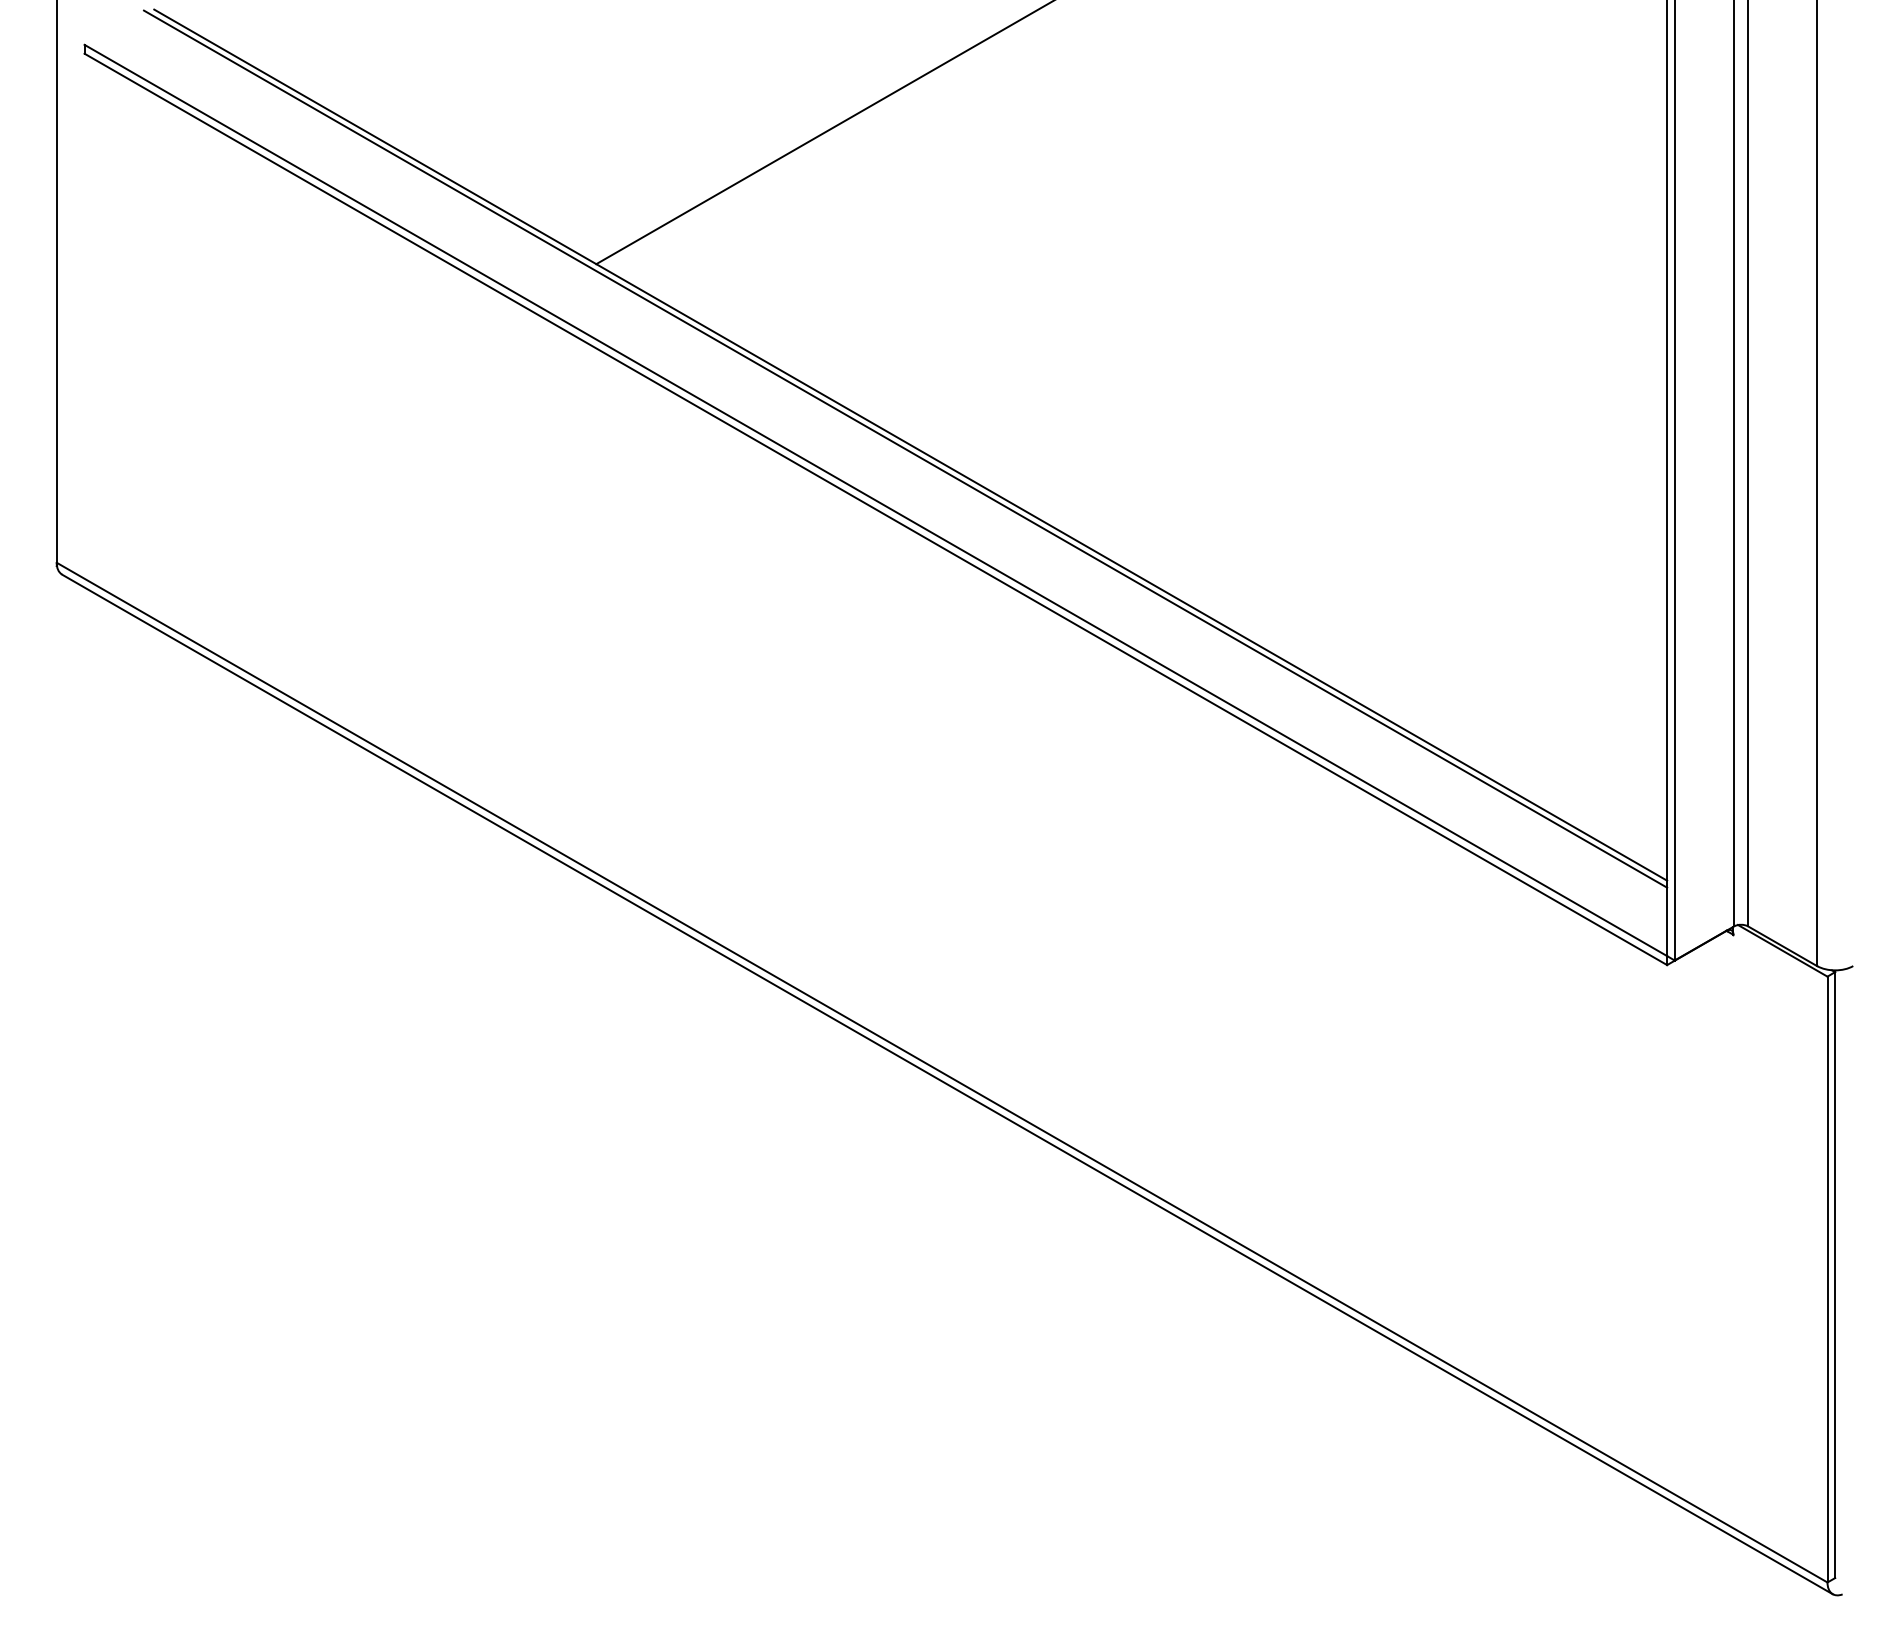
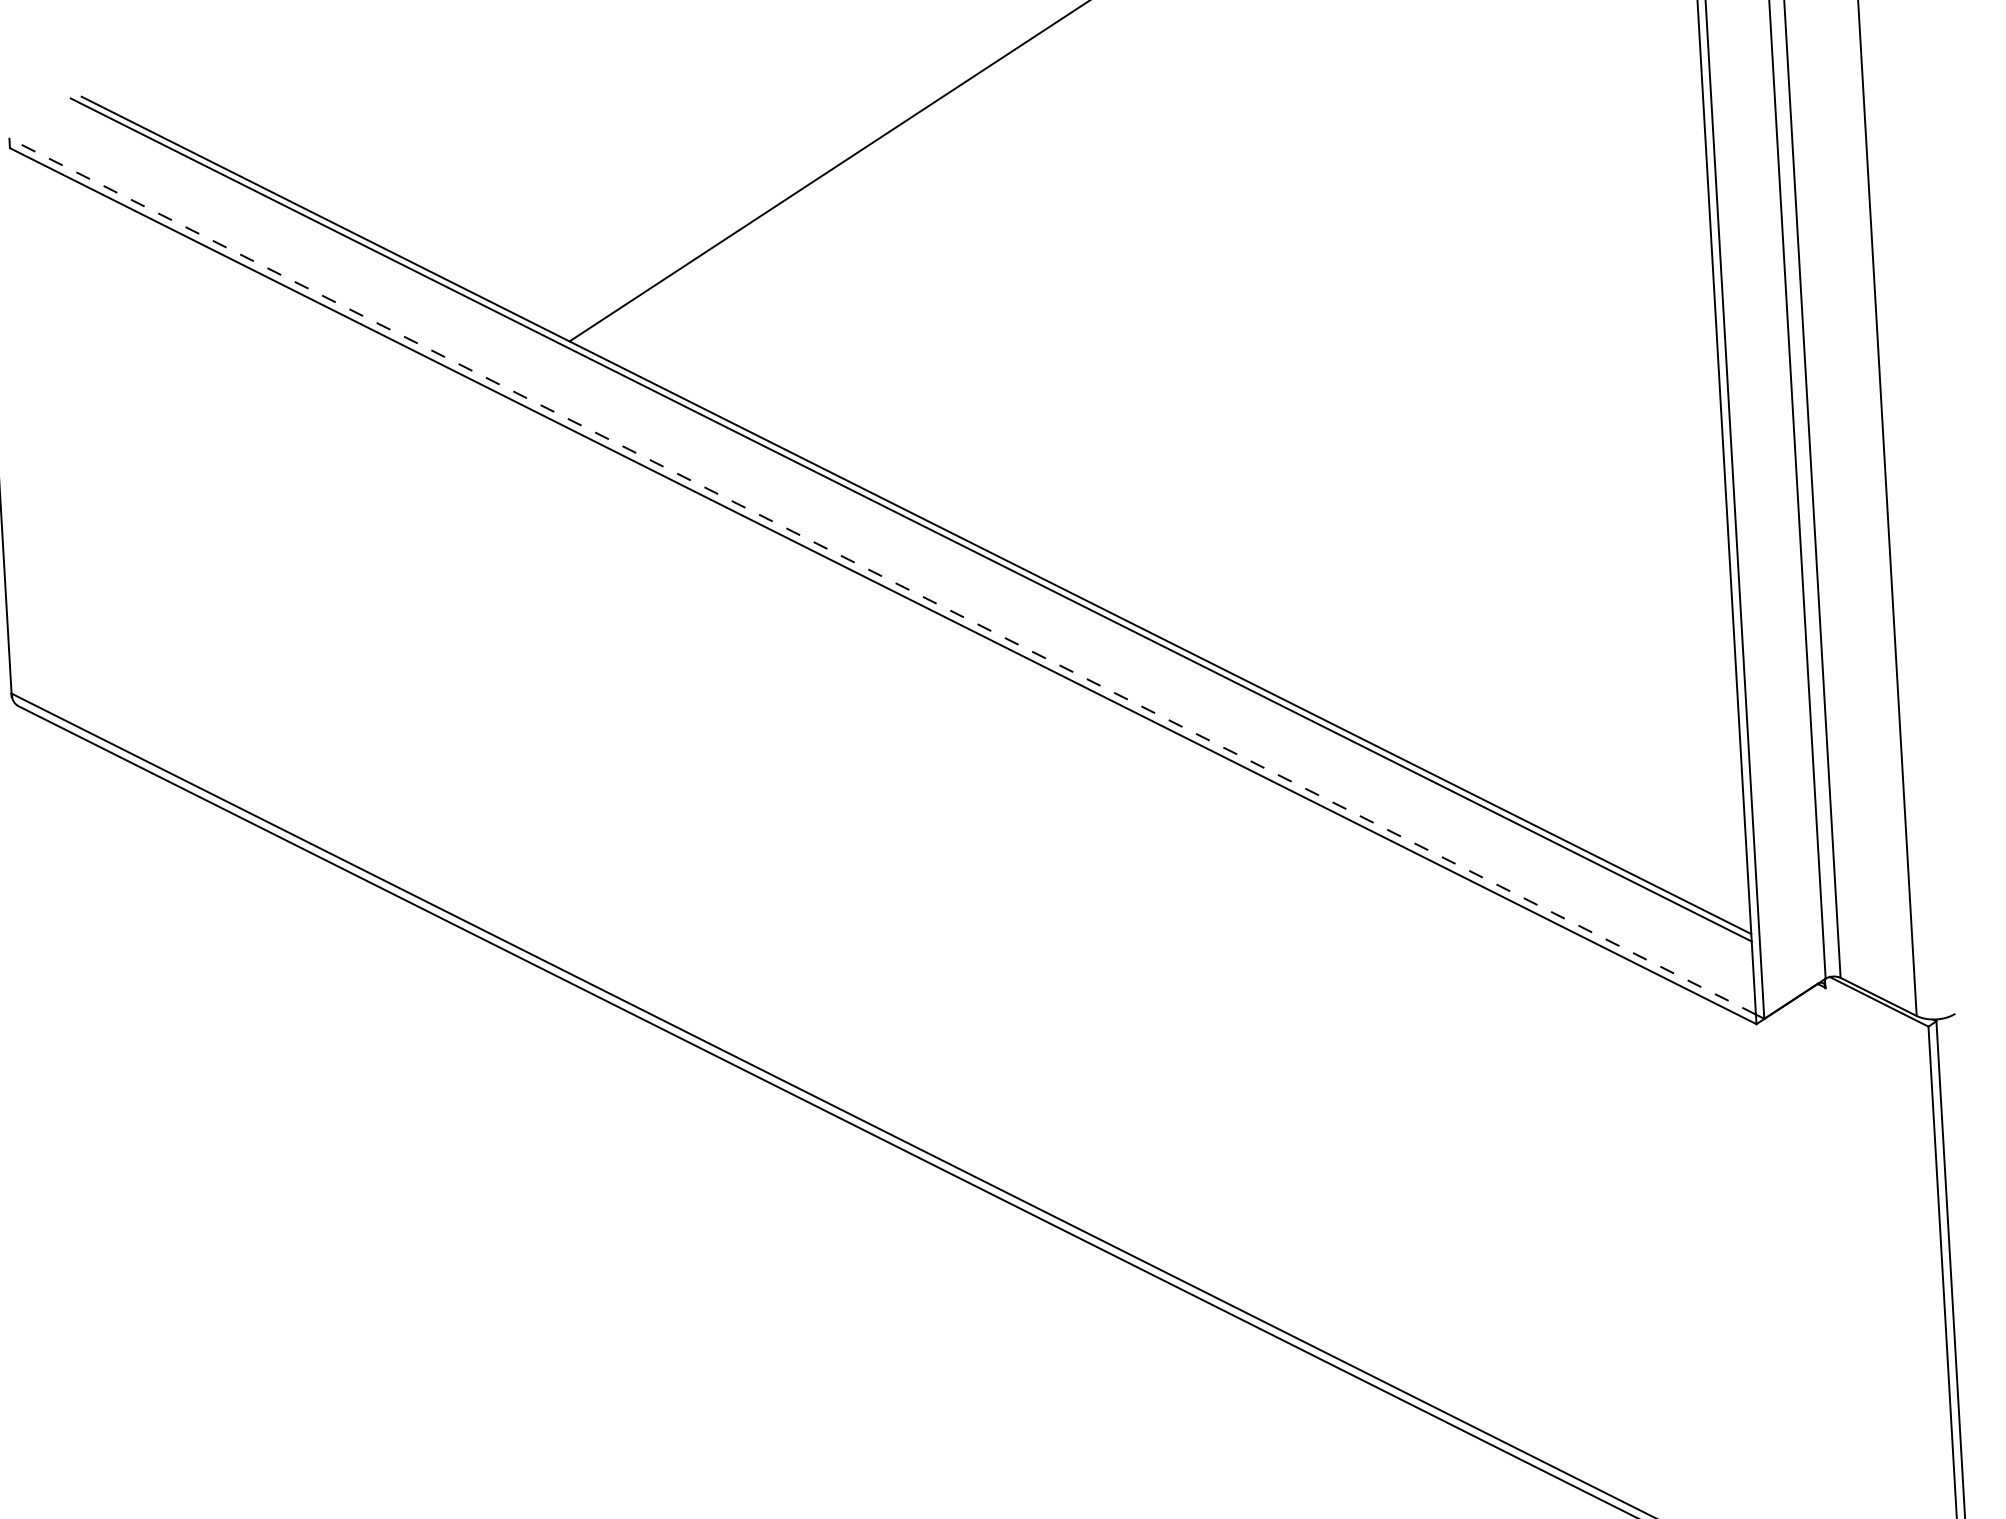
line: (875, 500) -> (882, 576), solid -> dashed

